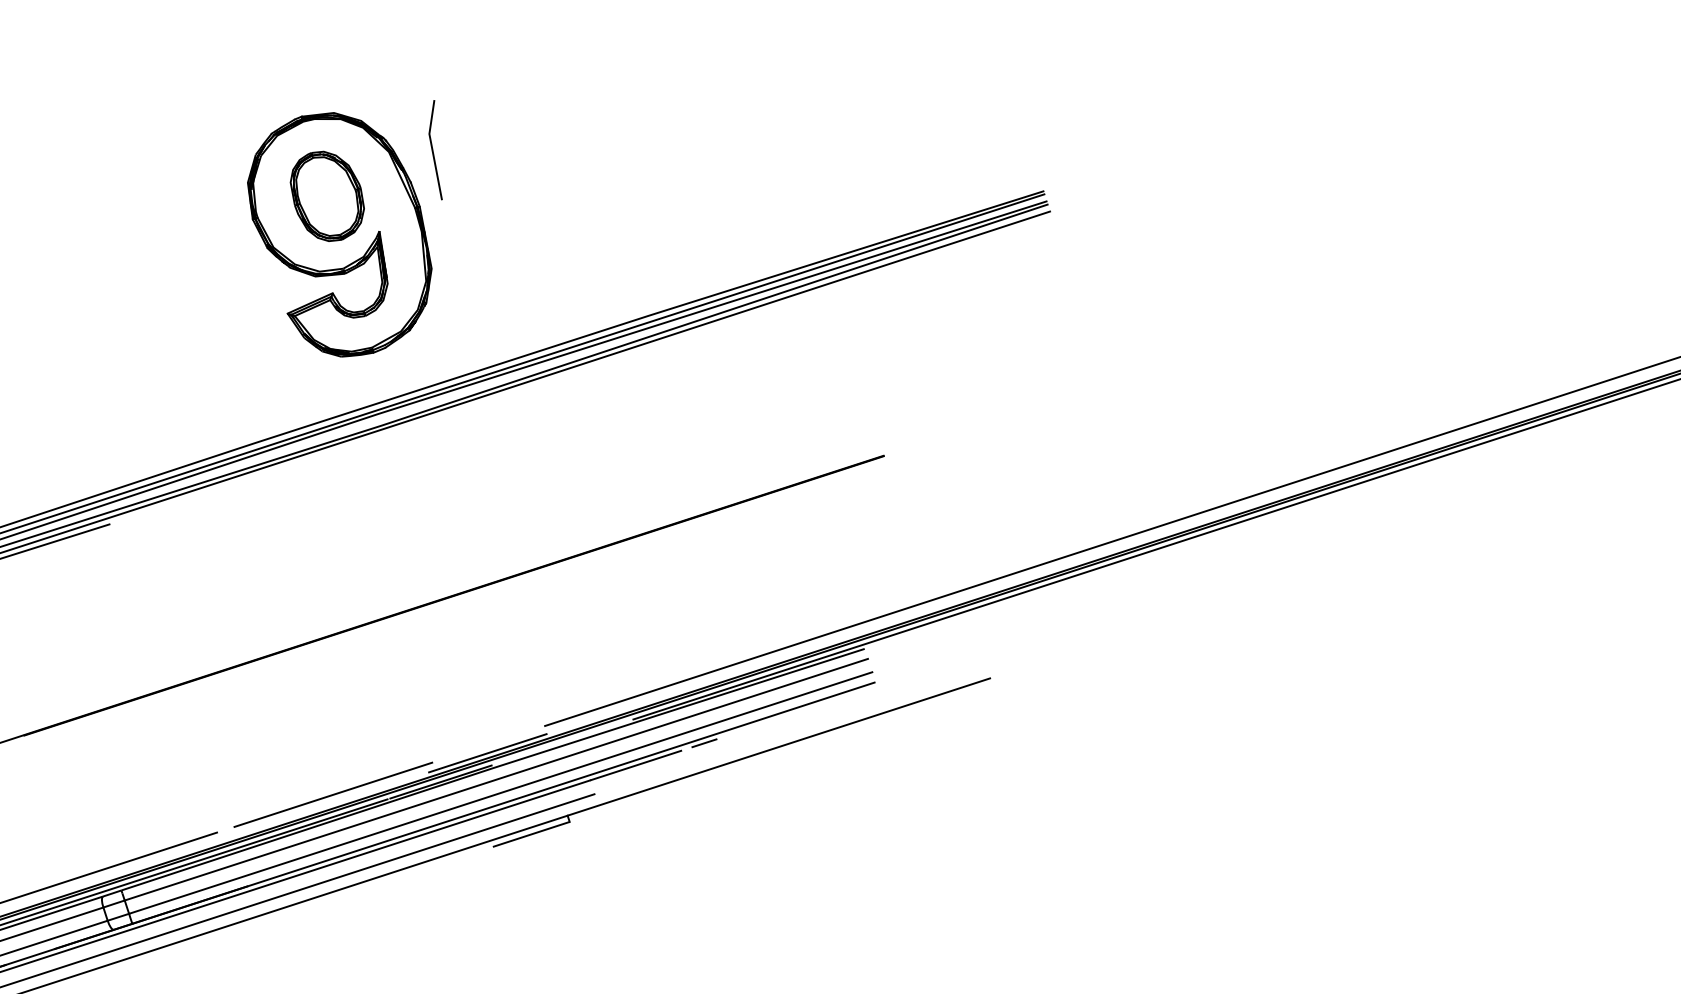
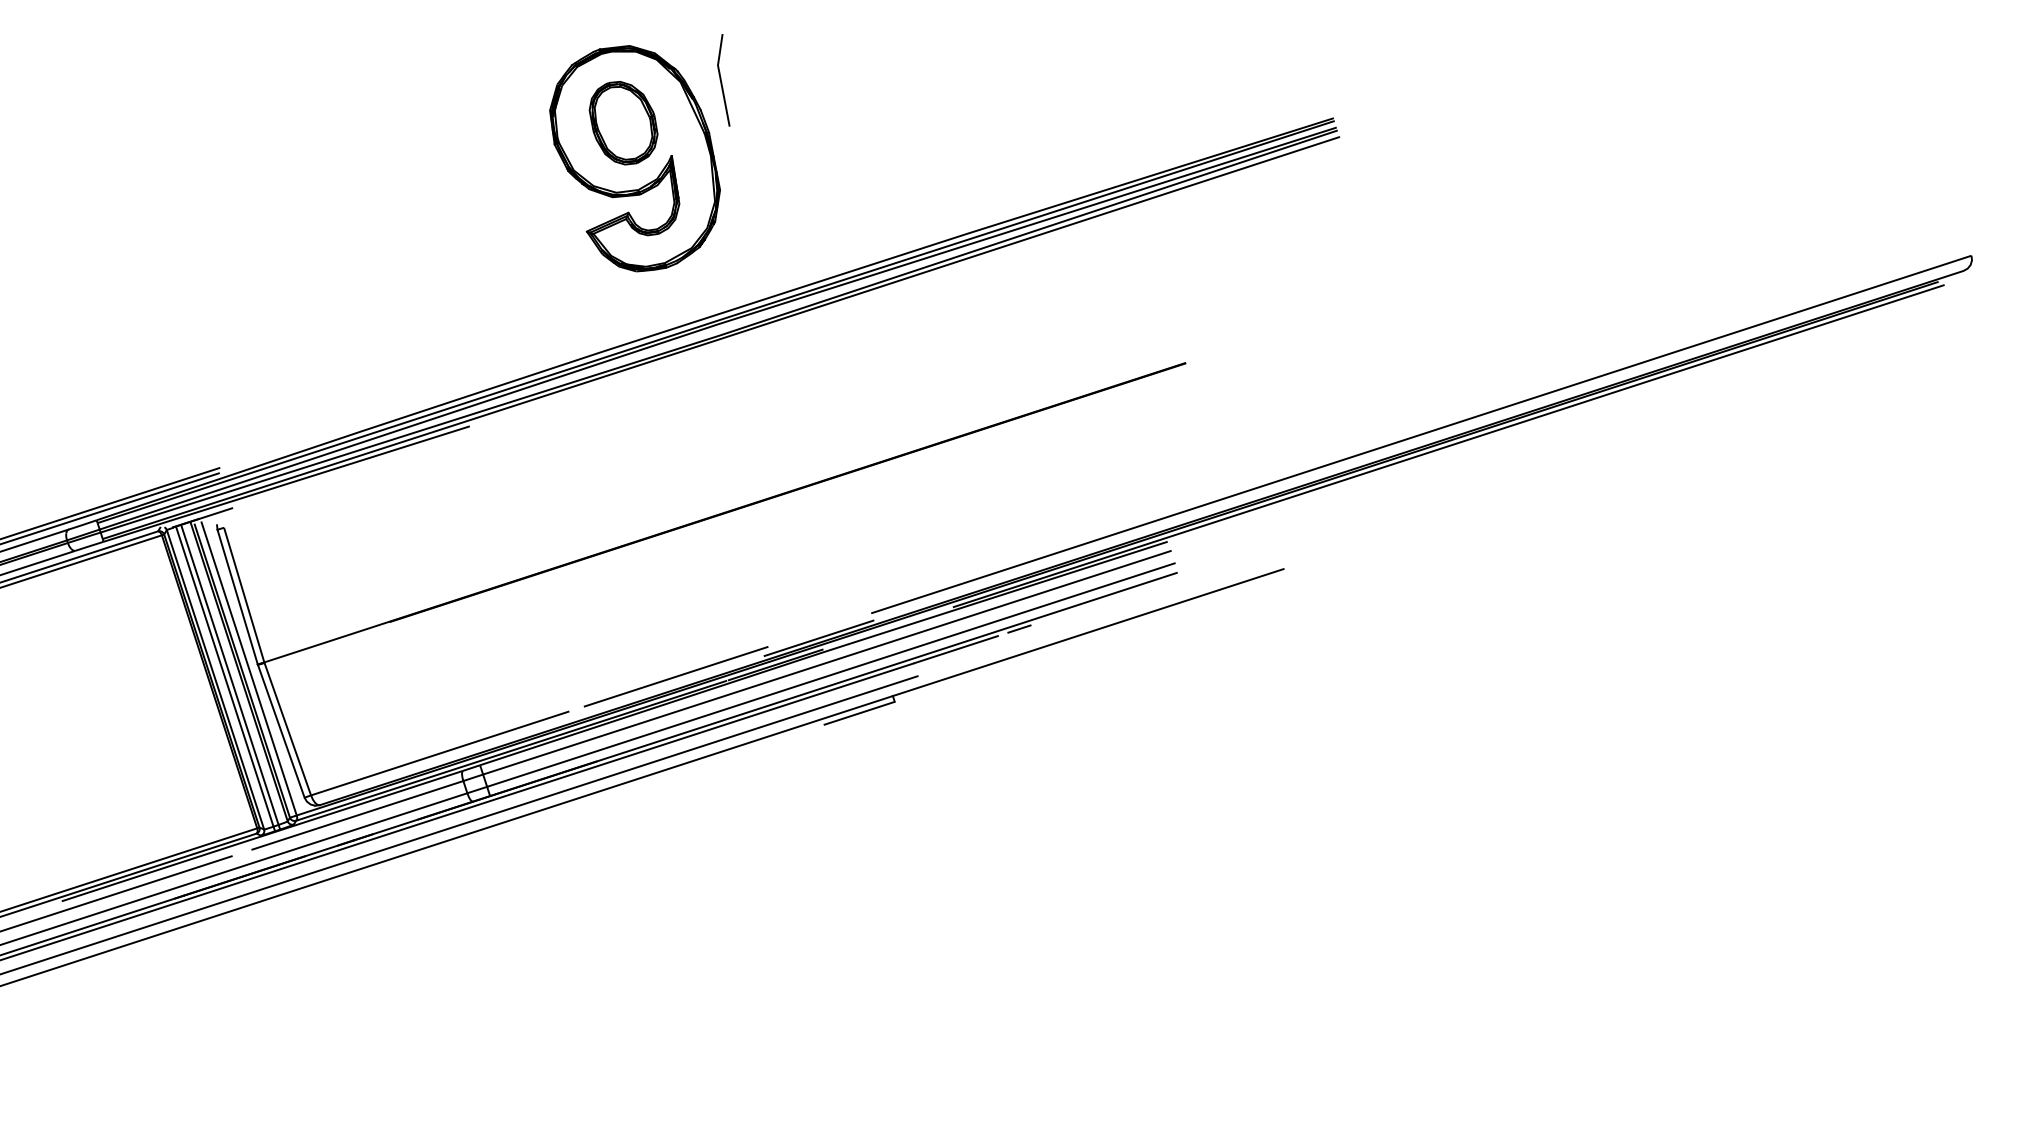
part: (344, 229) -> (639, 153), moved

